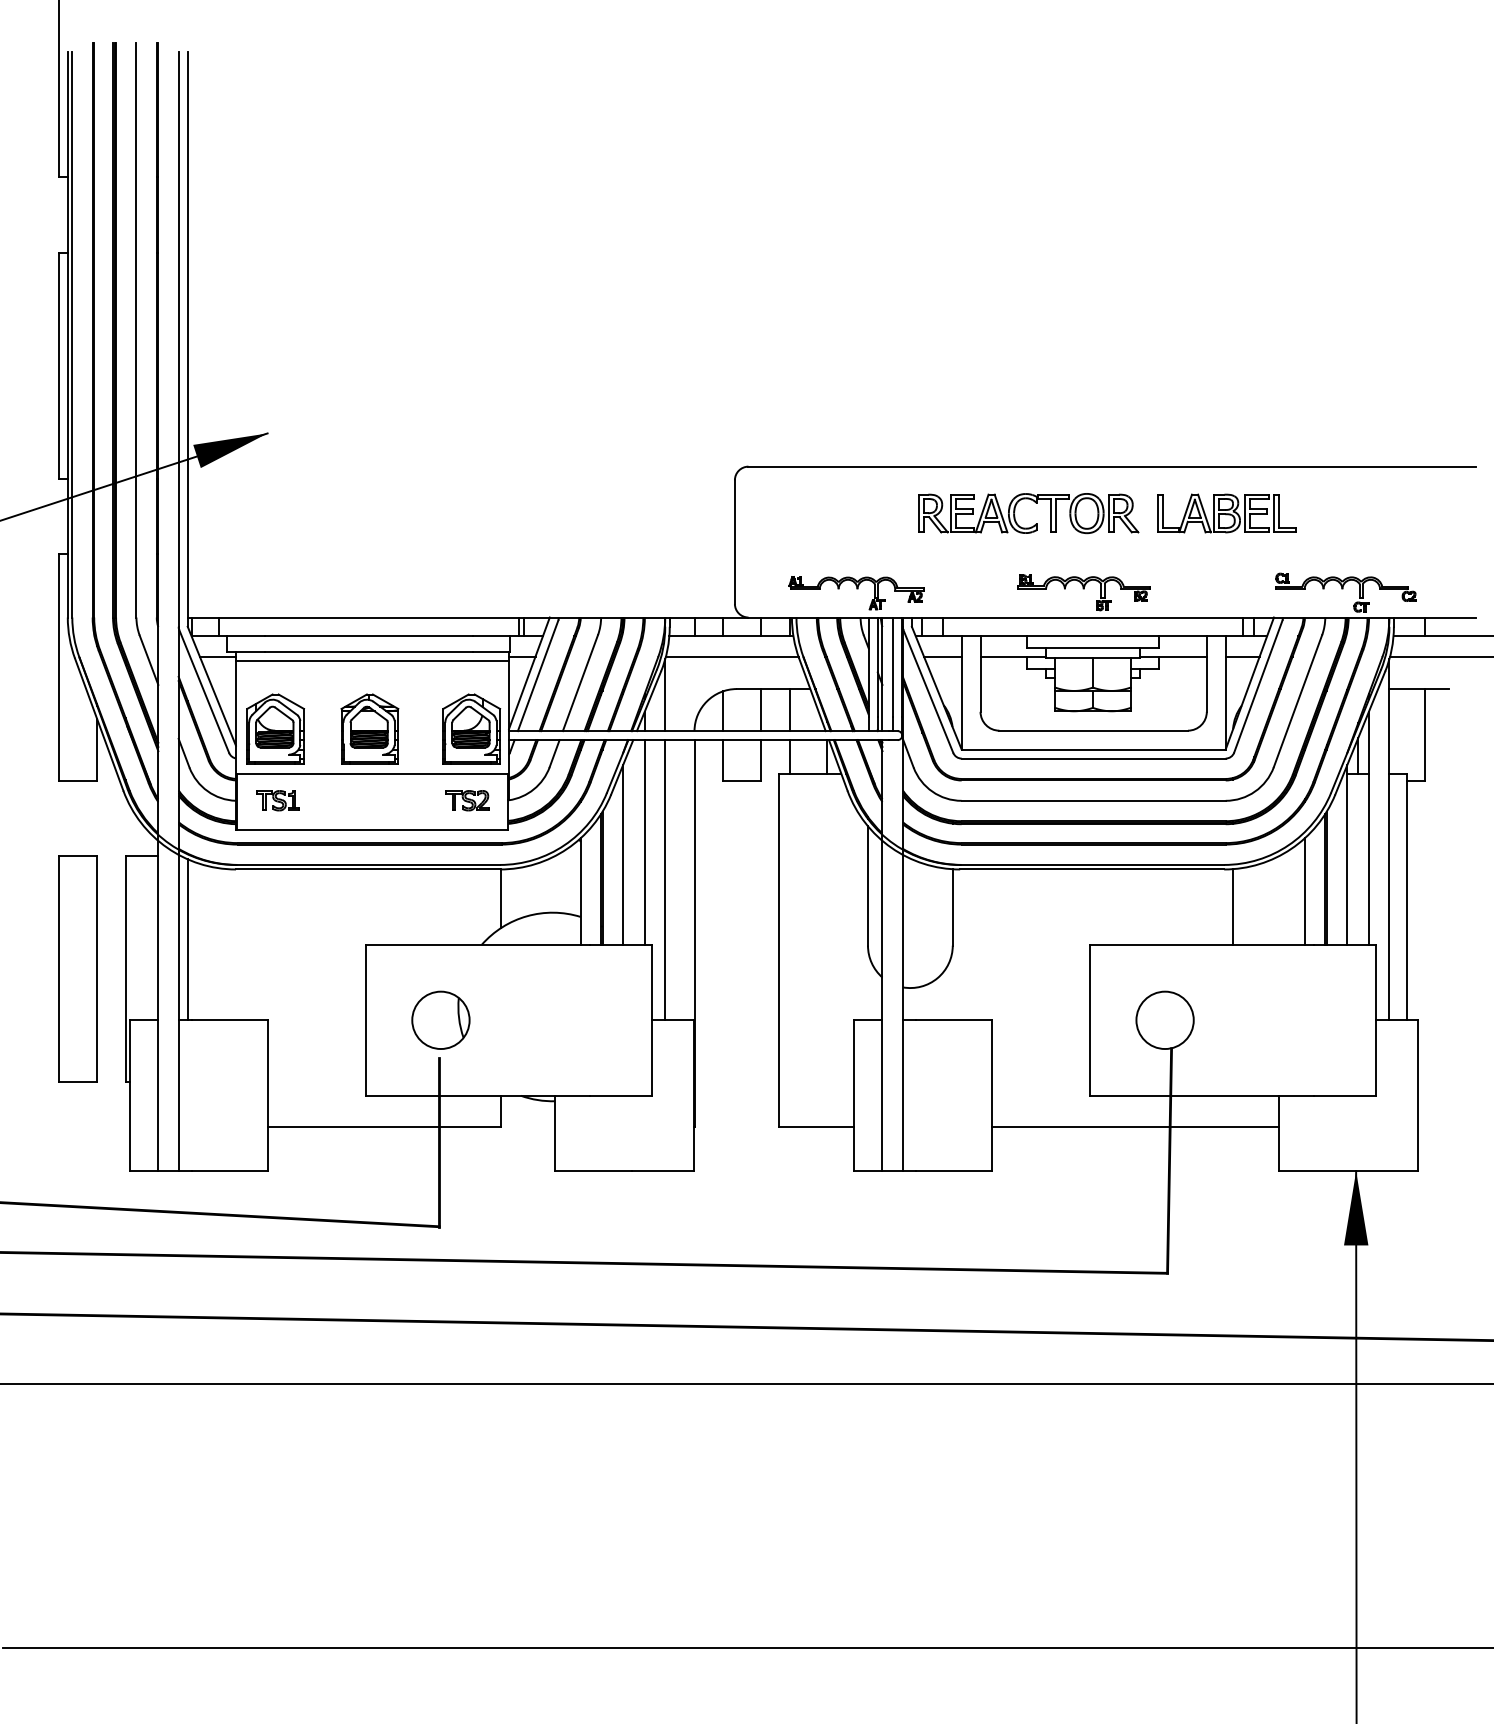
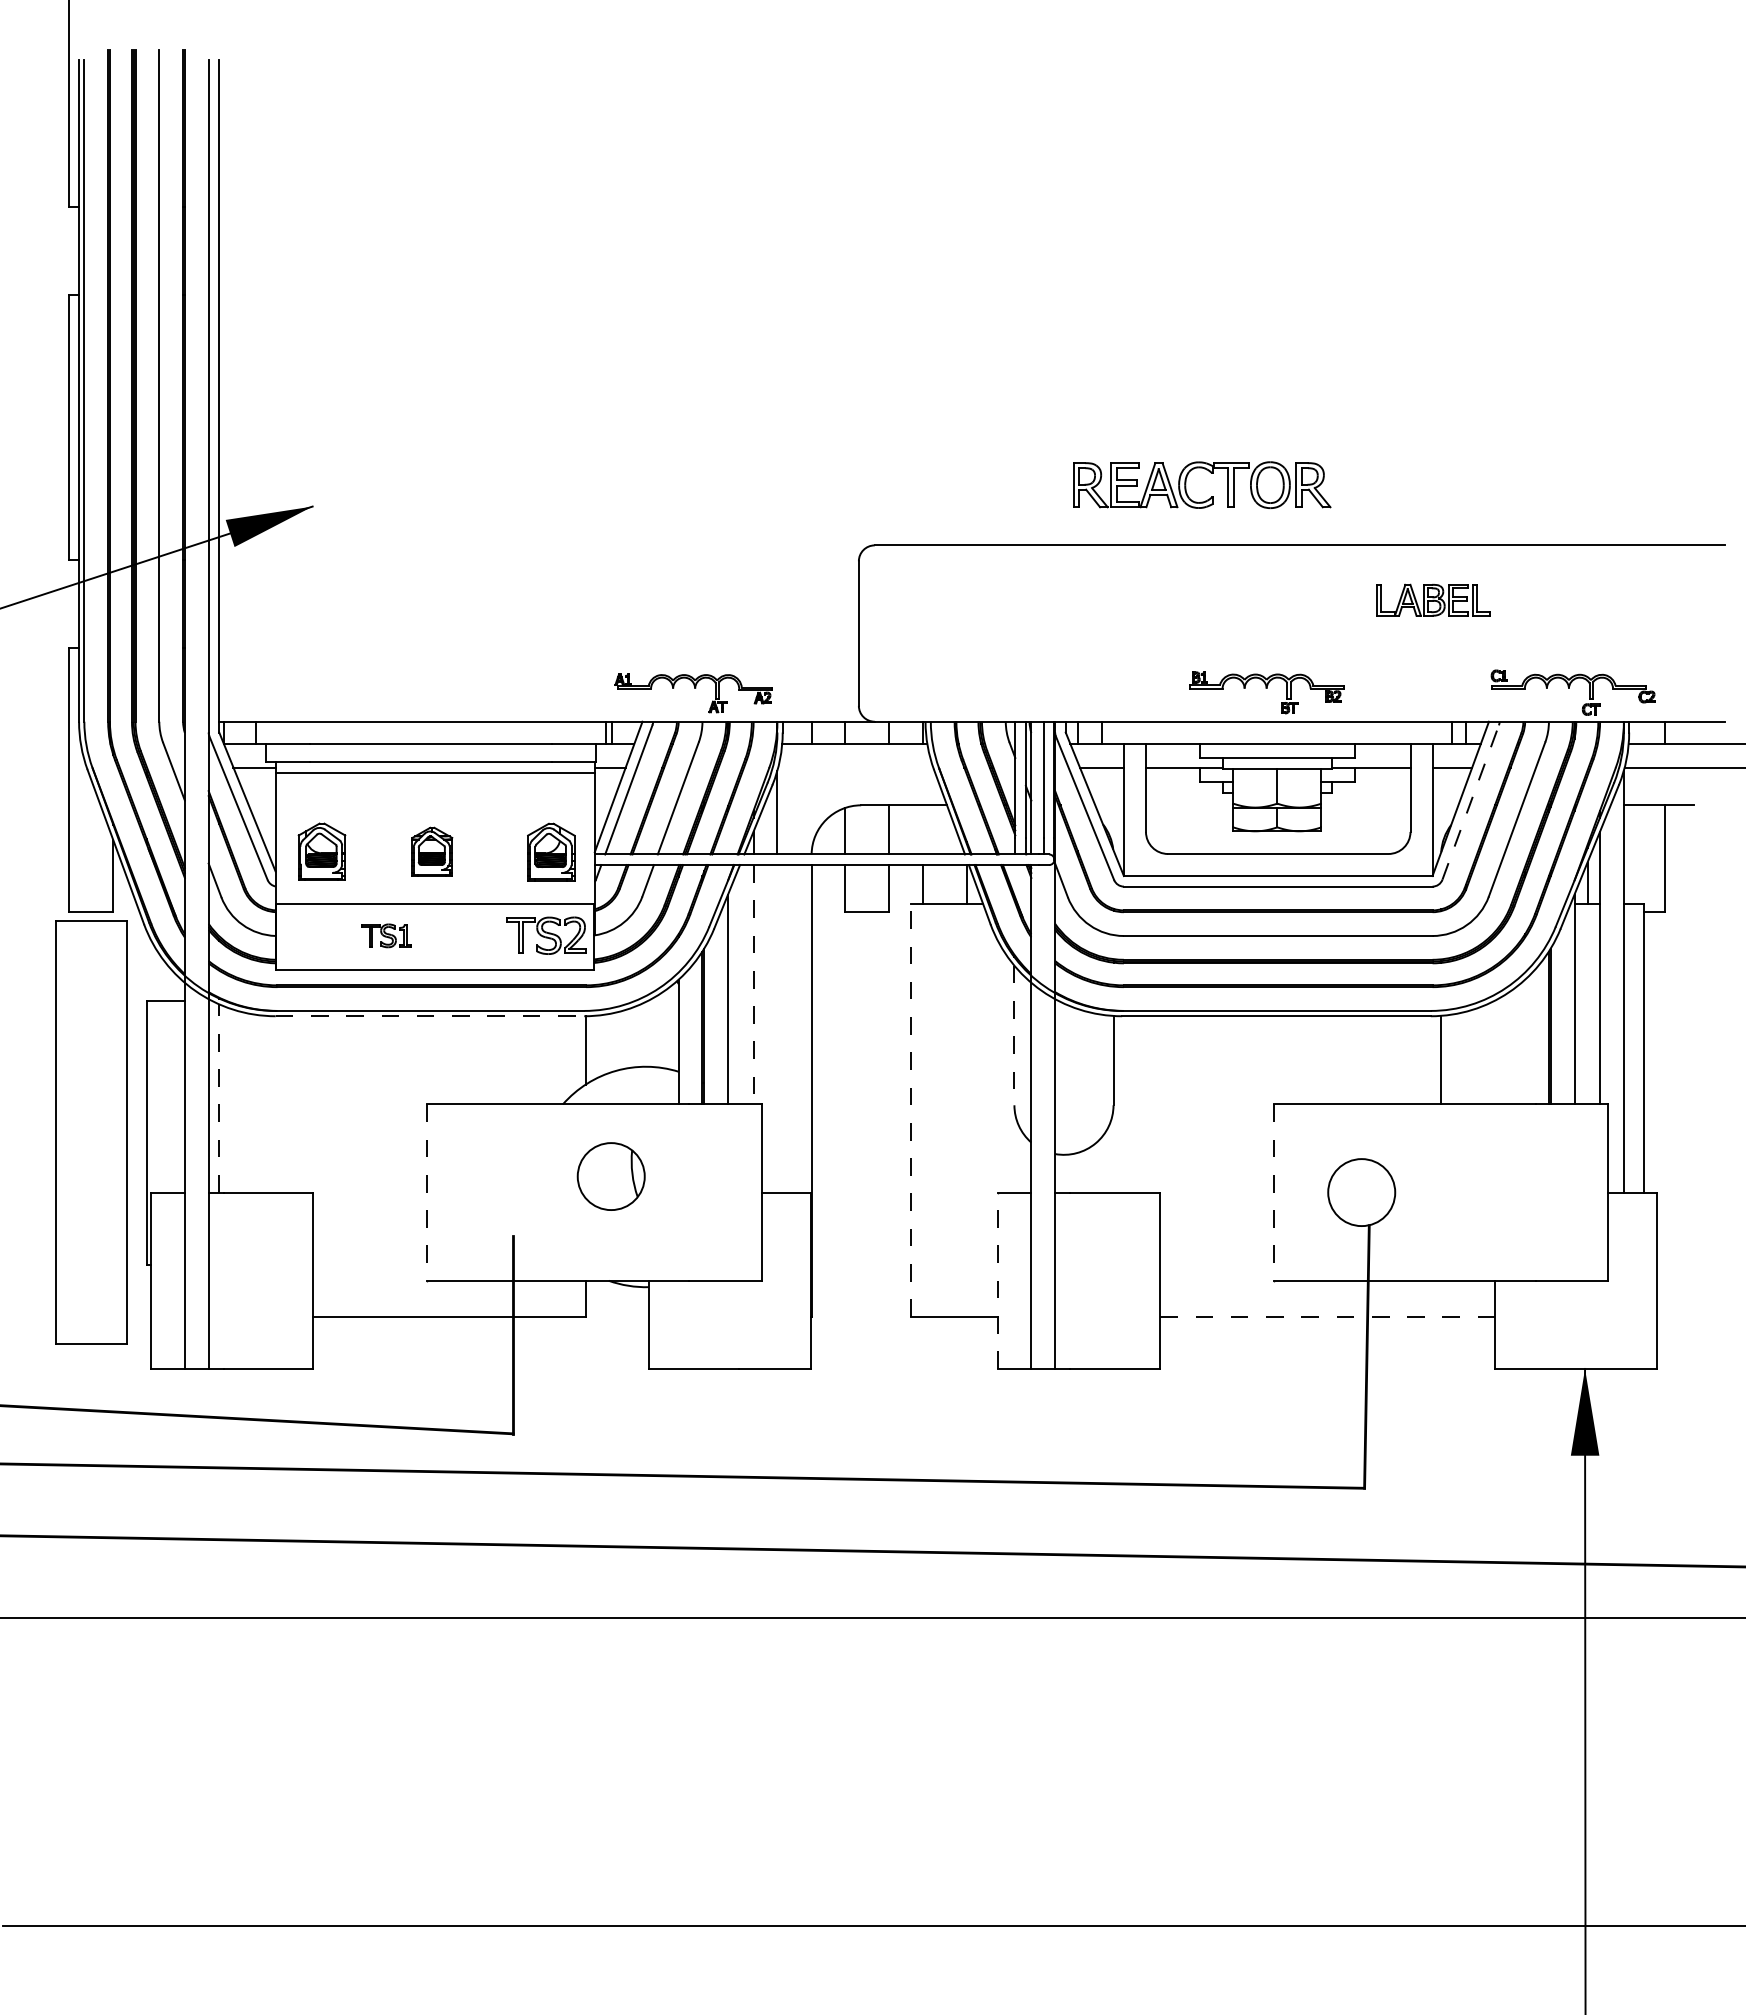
part: (1035, 503) -> (1210, 473), moved
part: (1226, 513) -> (1433, 600), size x0.7
part: (856, 593) -> (693, 693), moved
line: (732, 656) -> (855, 767), removed
line: (1258, 686) -> (1470, 802), solid -> dashed
line: (789, 709) -> (922, 829), removed
part: (275, 728) -> (321, 851), size x0.7
part: (370, 728) -> (432, 851), size x0.6
part: (471, 728) -> (551, 851), size x0.7
part: (277, 800) -> (386, 935), moved
part: (467, 800) -> (546, 935), size x1.6
line: (644, 842) -> (753, 984), solid -> dashed
line: (368, 869) -> (430, 1016), solid -> dashed
line: (665, 879) -> (777, 1028), removed
line: (868, 885) -> (1014, 1035), solid -> dashed
line: (1305, 891) -> (1525, 1041), removed
line: (187, 938) -> (219, 1097), solid -> dashed
line: (779, 950) -> (910, 1110), solid -> dashed
part: (77, 968) -> (90, 1132), size x1.6
part: (440, 1020) -> (610, 1176), moved
line: (365, 1021) -> (427, 1193), solid -> dashed
line: (1089, 1021) -> (1273, 1193), solid -> dashed
line: (853, 1095) -> (997, 1280), solid -> dashed
line: (1135, 1126) -> (1327, 1316), solid -> dashed

